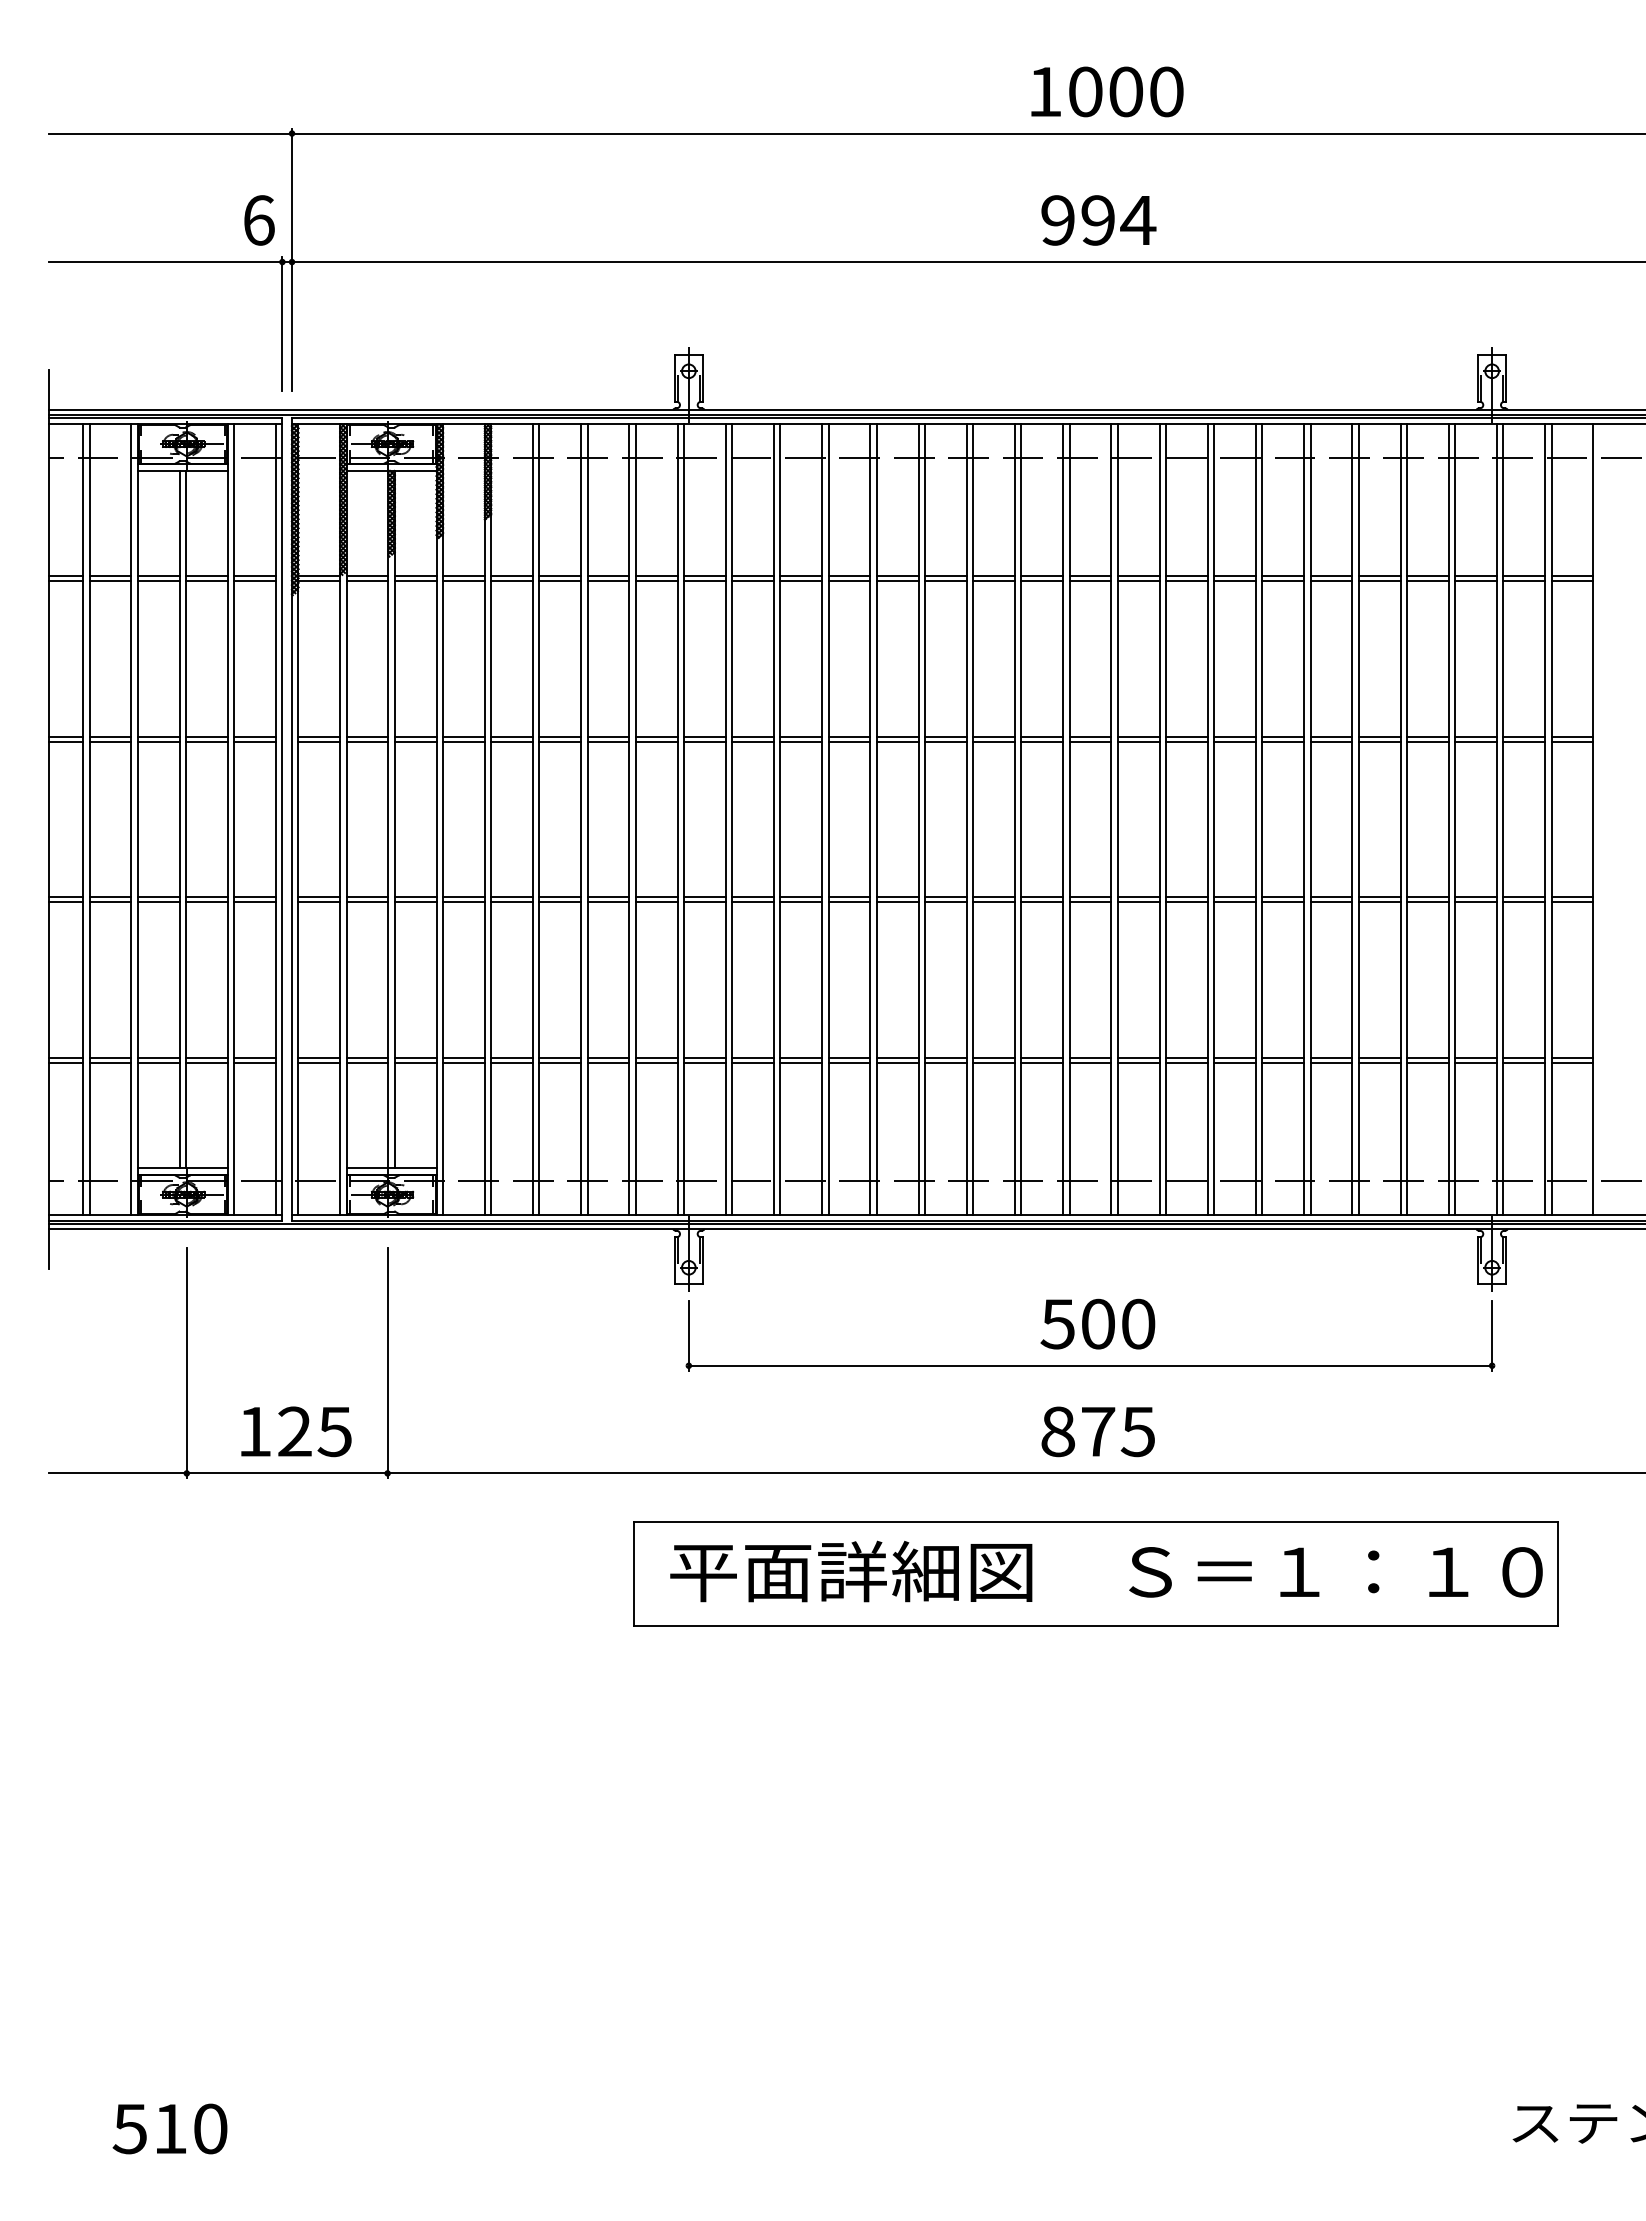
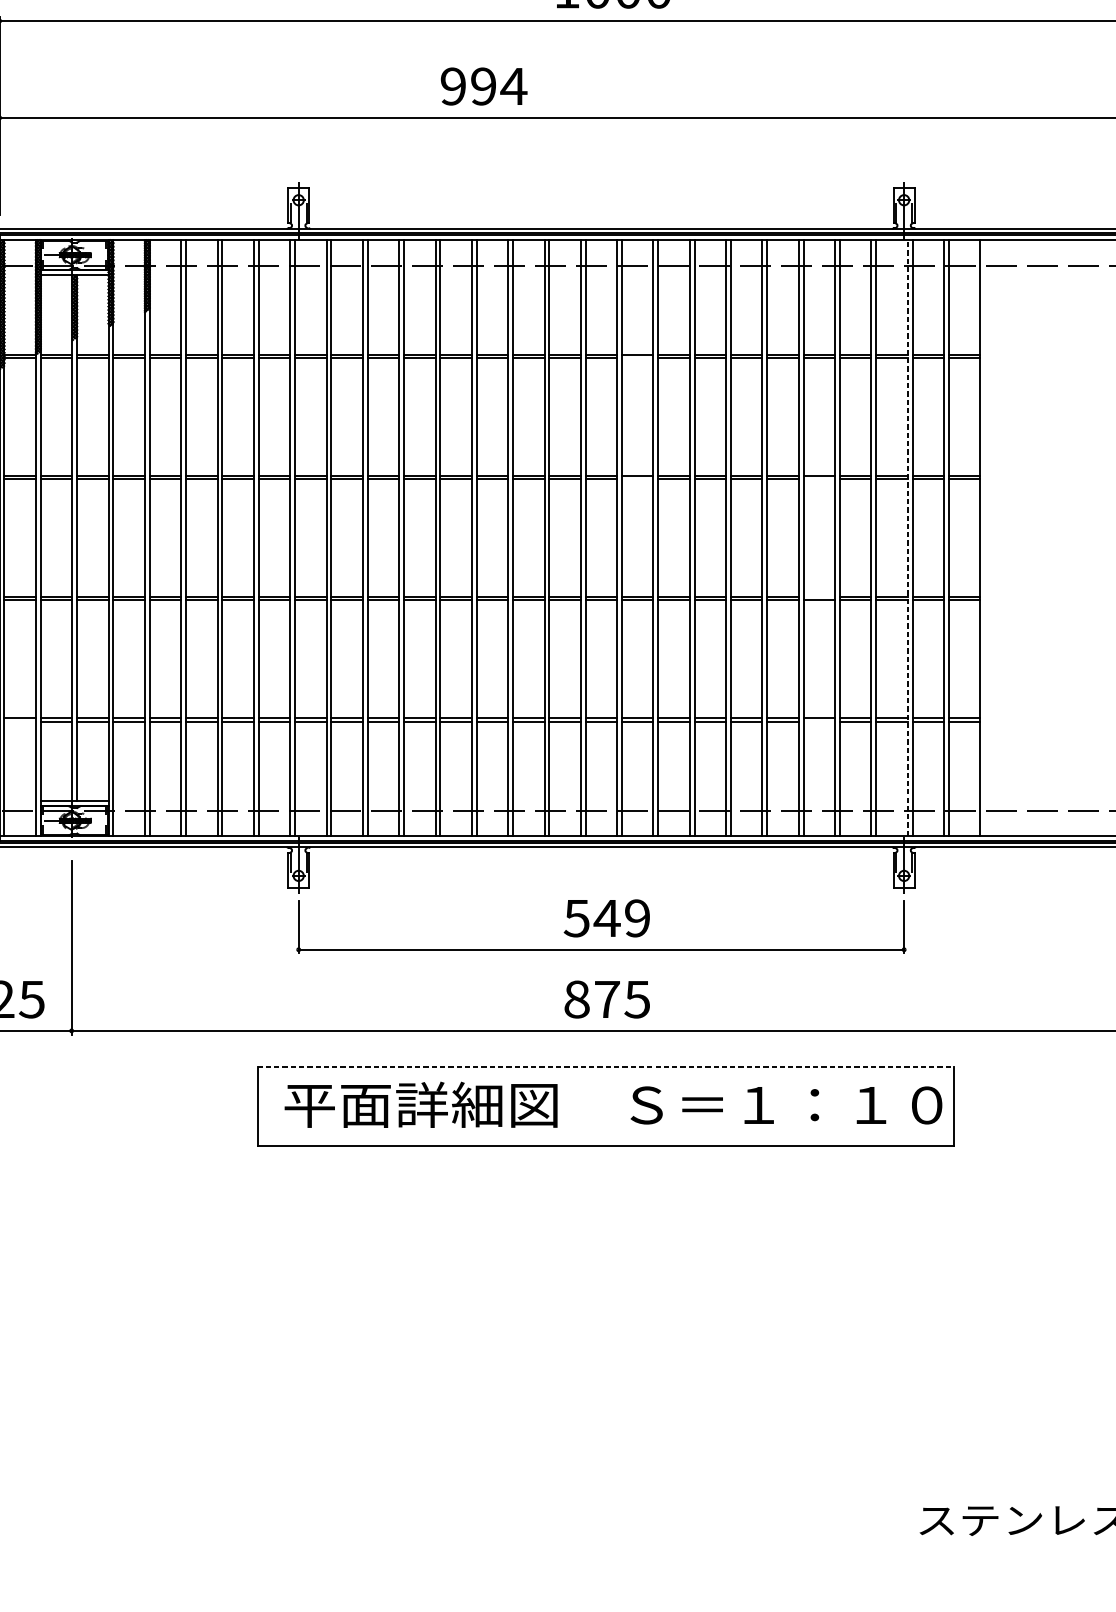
text: (1098, 220) -> (483, 86), moved
line: (1138, 580) -> (637, 357), removed
line: (1138, 741) -> (637, 479), removed
line: (1379, 741) -> (819, 479), removed
line: (1496, 819) -> (907, 538), solid -> dashed
line: (1379, 897) -> (819, 596), removed
line: (319, 1062) -> (20, 721), removed
line: (1379, 1062) -> (819, 721), removed
text: (1117, 1323) -> (621, 917), 500 -> 549
line: (1096, 1521) -> (605, 1067), solid -> dashed

